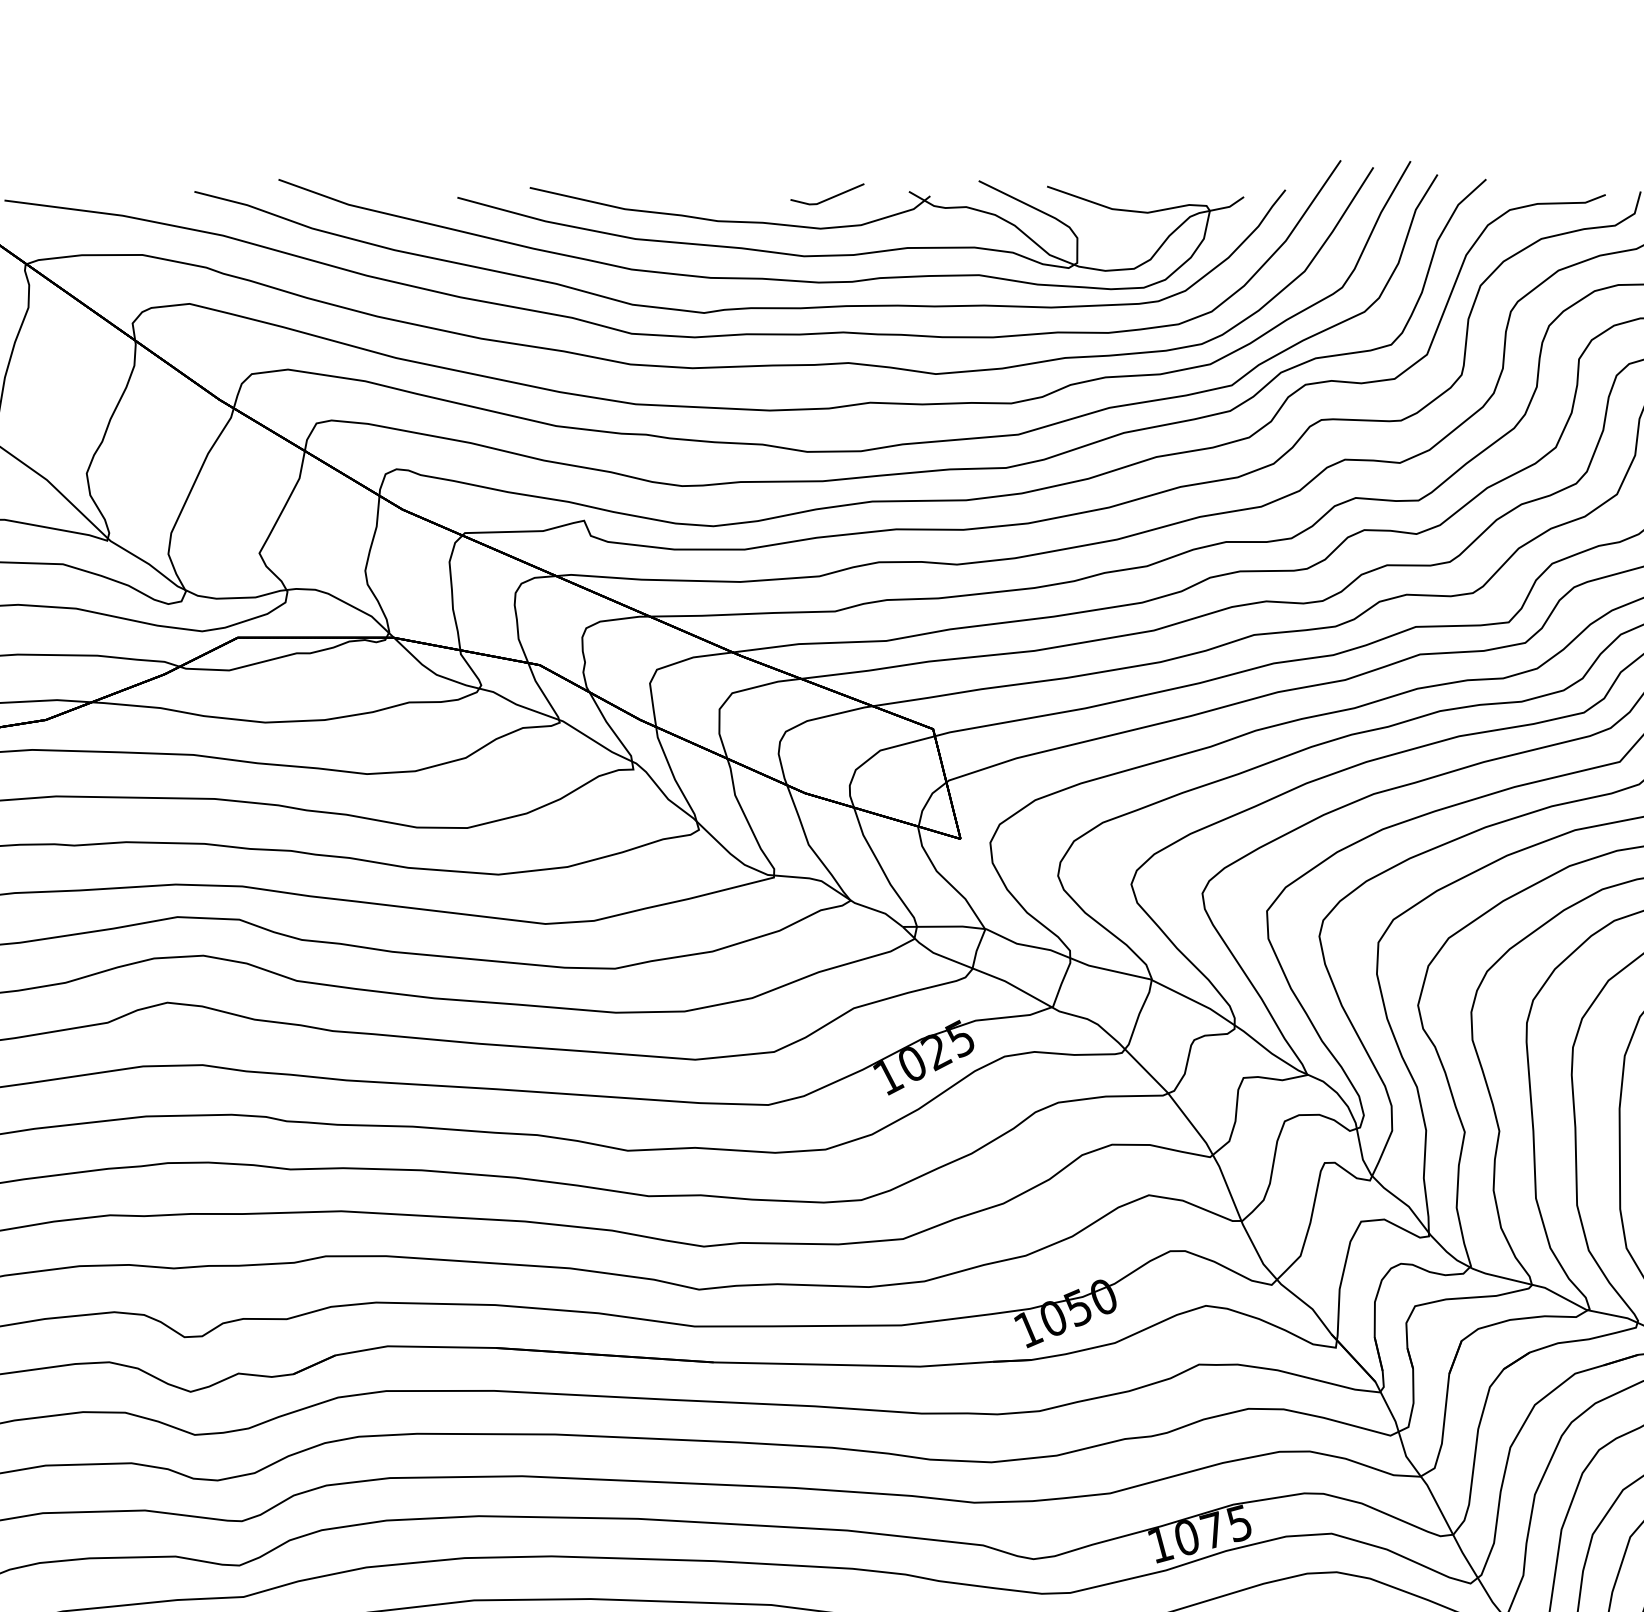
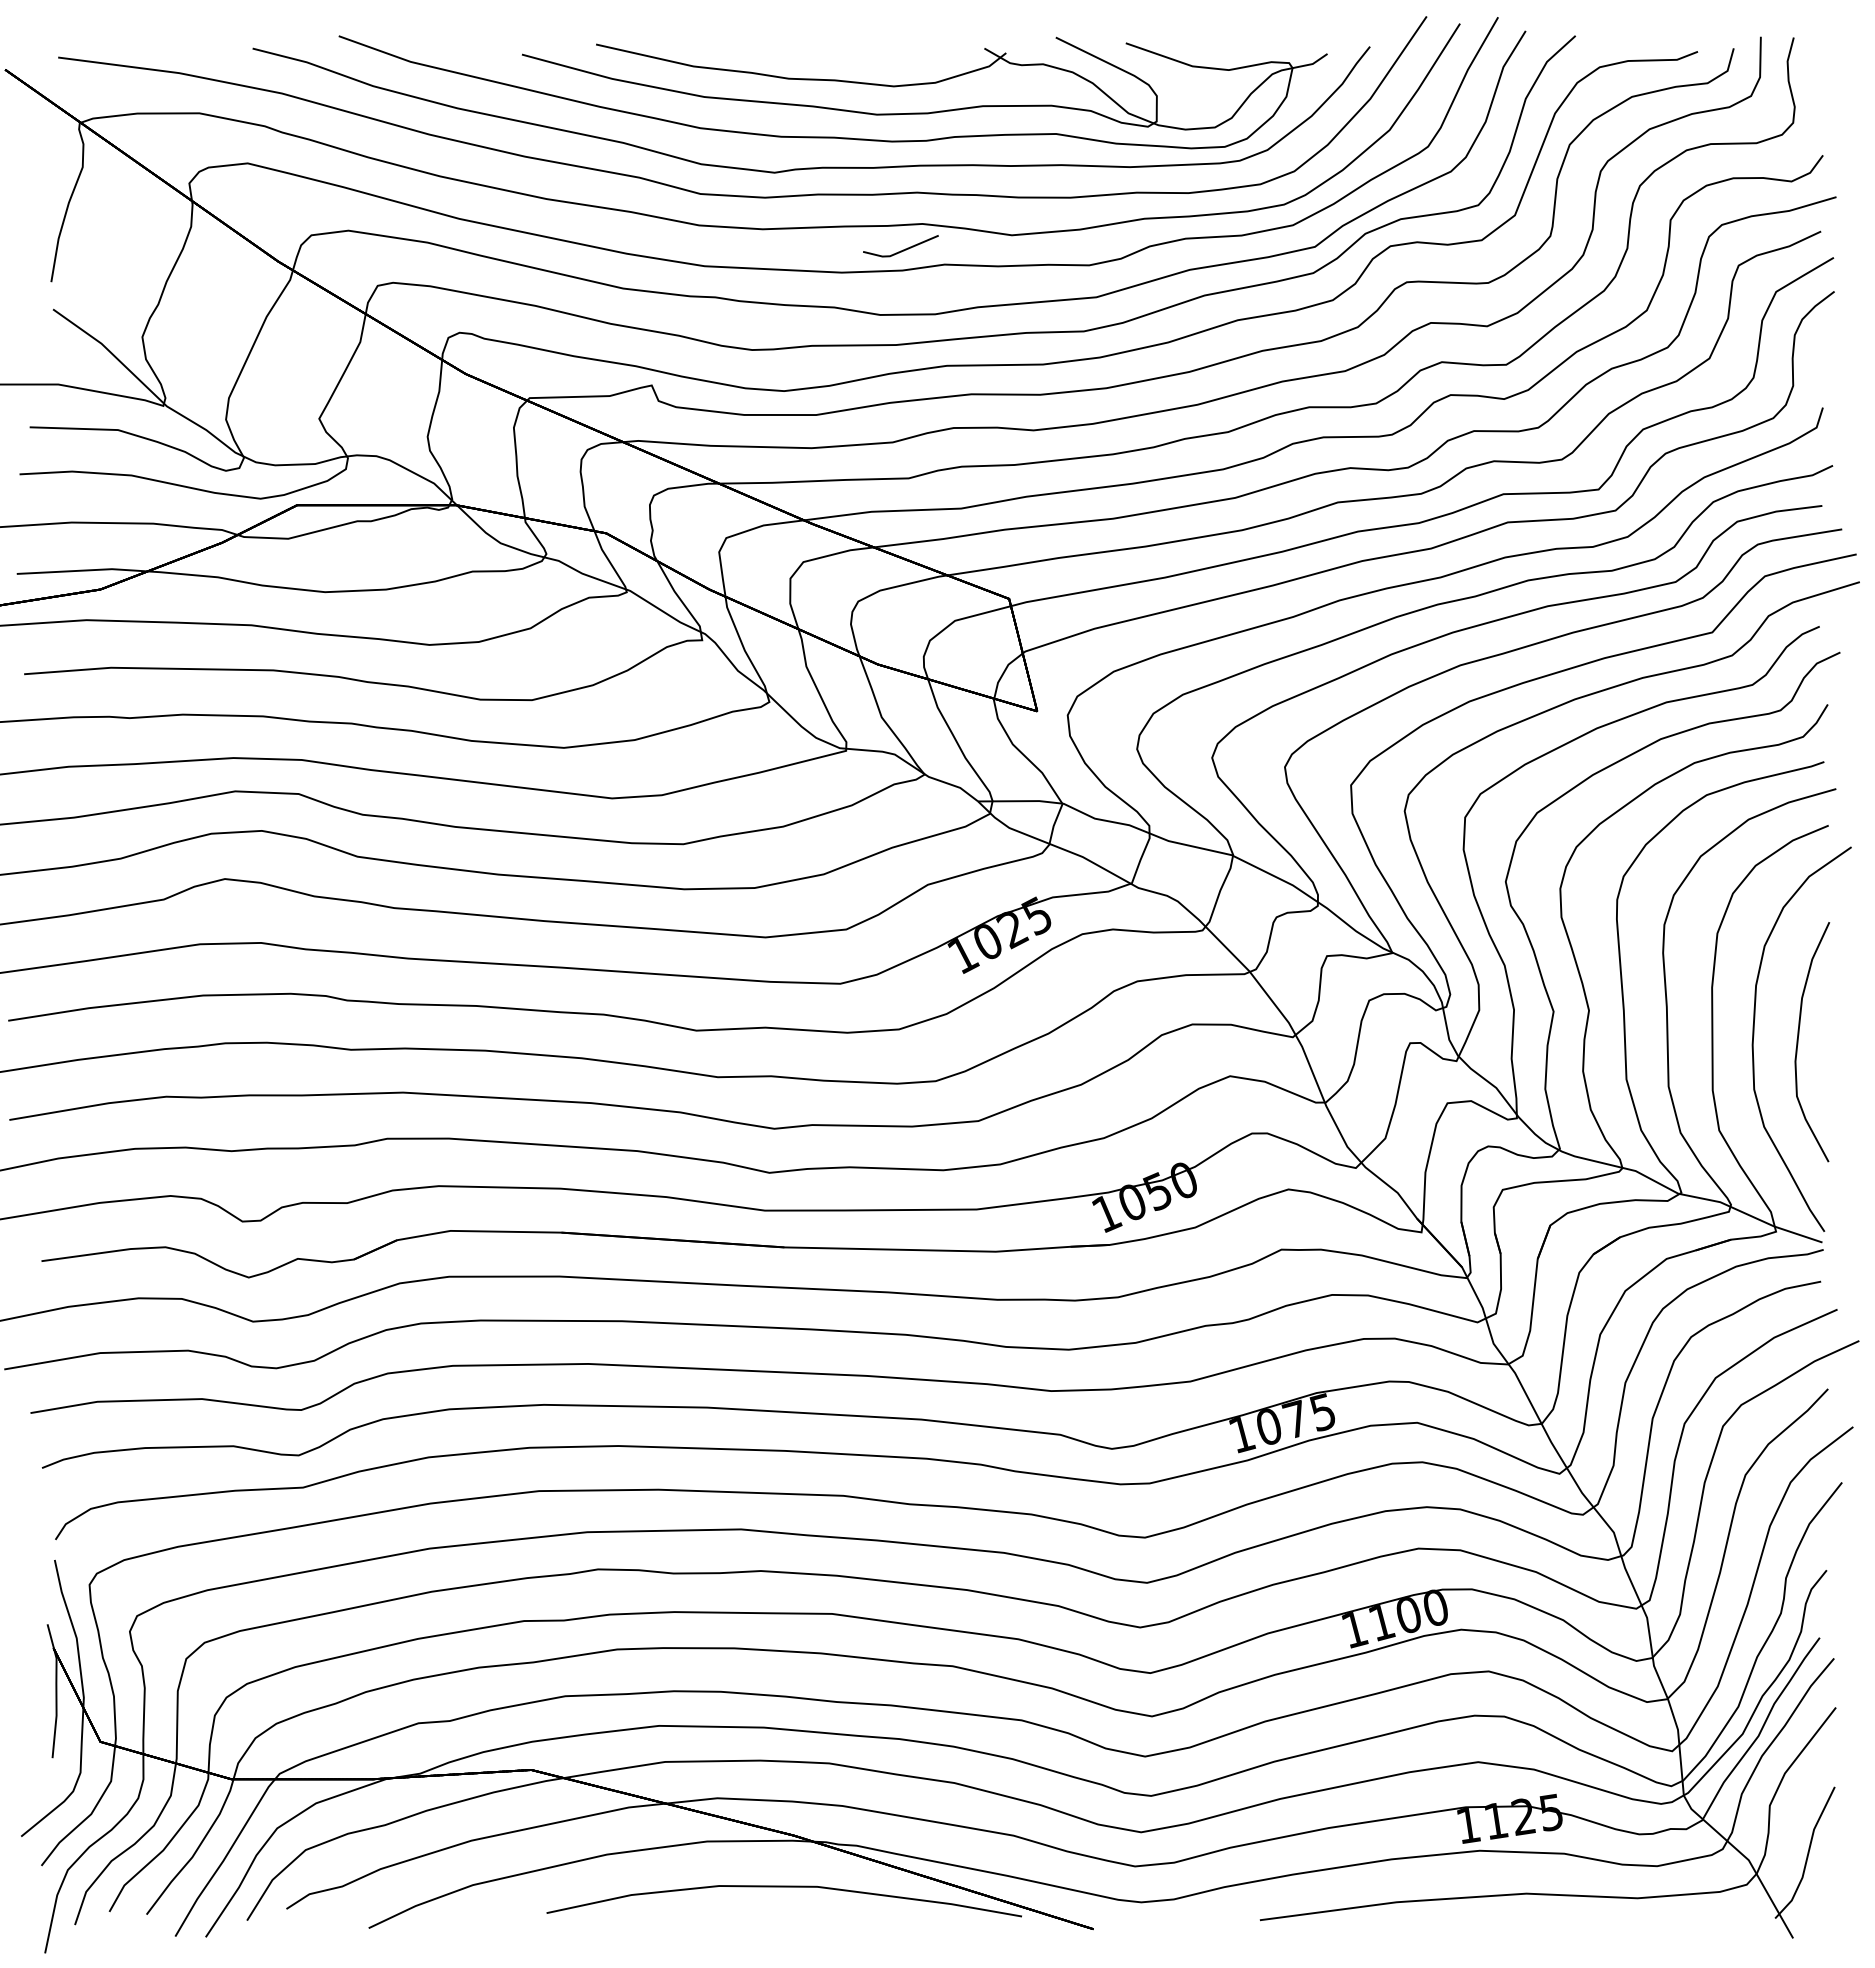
line: (827, 198) -> (900, 250), moved

